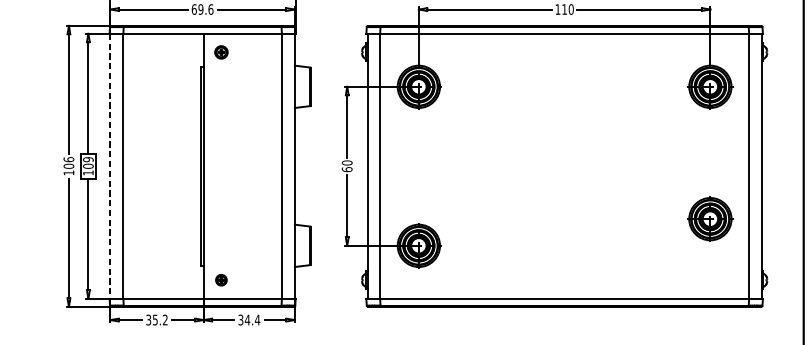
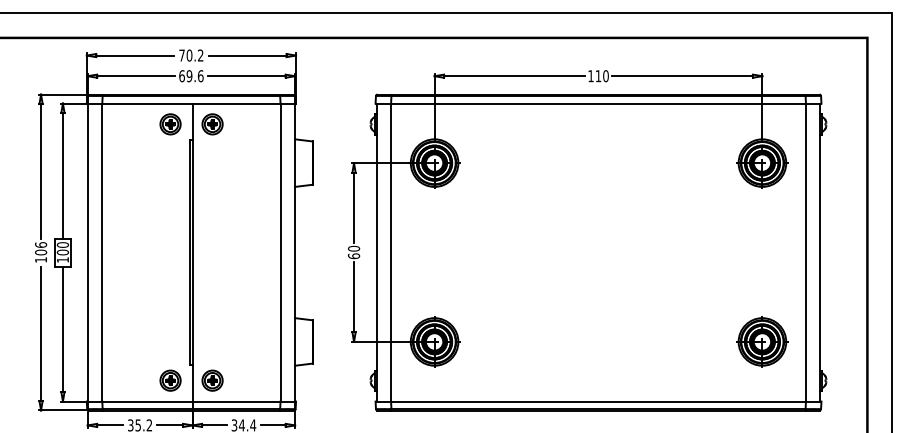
part: (184, 52) -> (170, 124), added
part: (221, 52) -> (212, 124), size x1.43
text: (88, 159) -> (62, 244), 109 -> 100
line: (110, 167) -> (87, 253), dashed -> solid
part: (710, 218) -> (762, 341), moved
part: (184, 280) -> (170, 380), added
part: (221, 280) -> (212, 380), size x1.67

